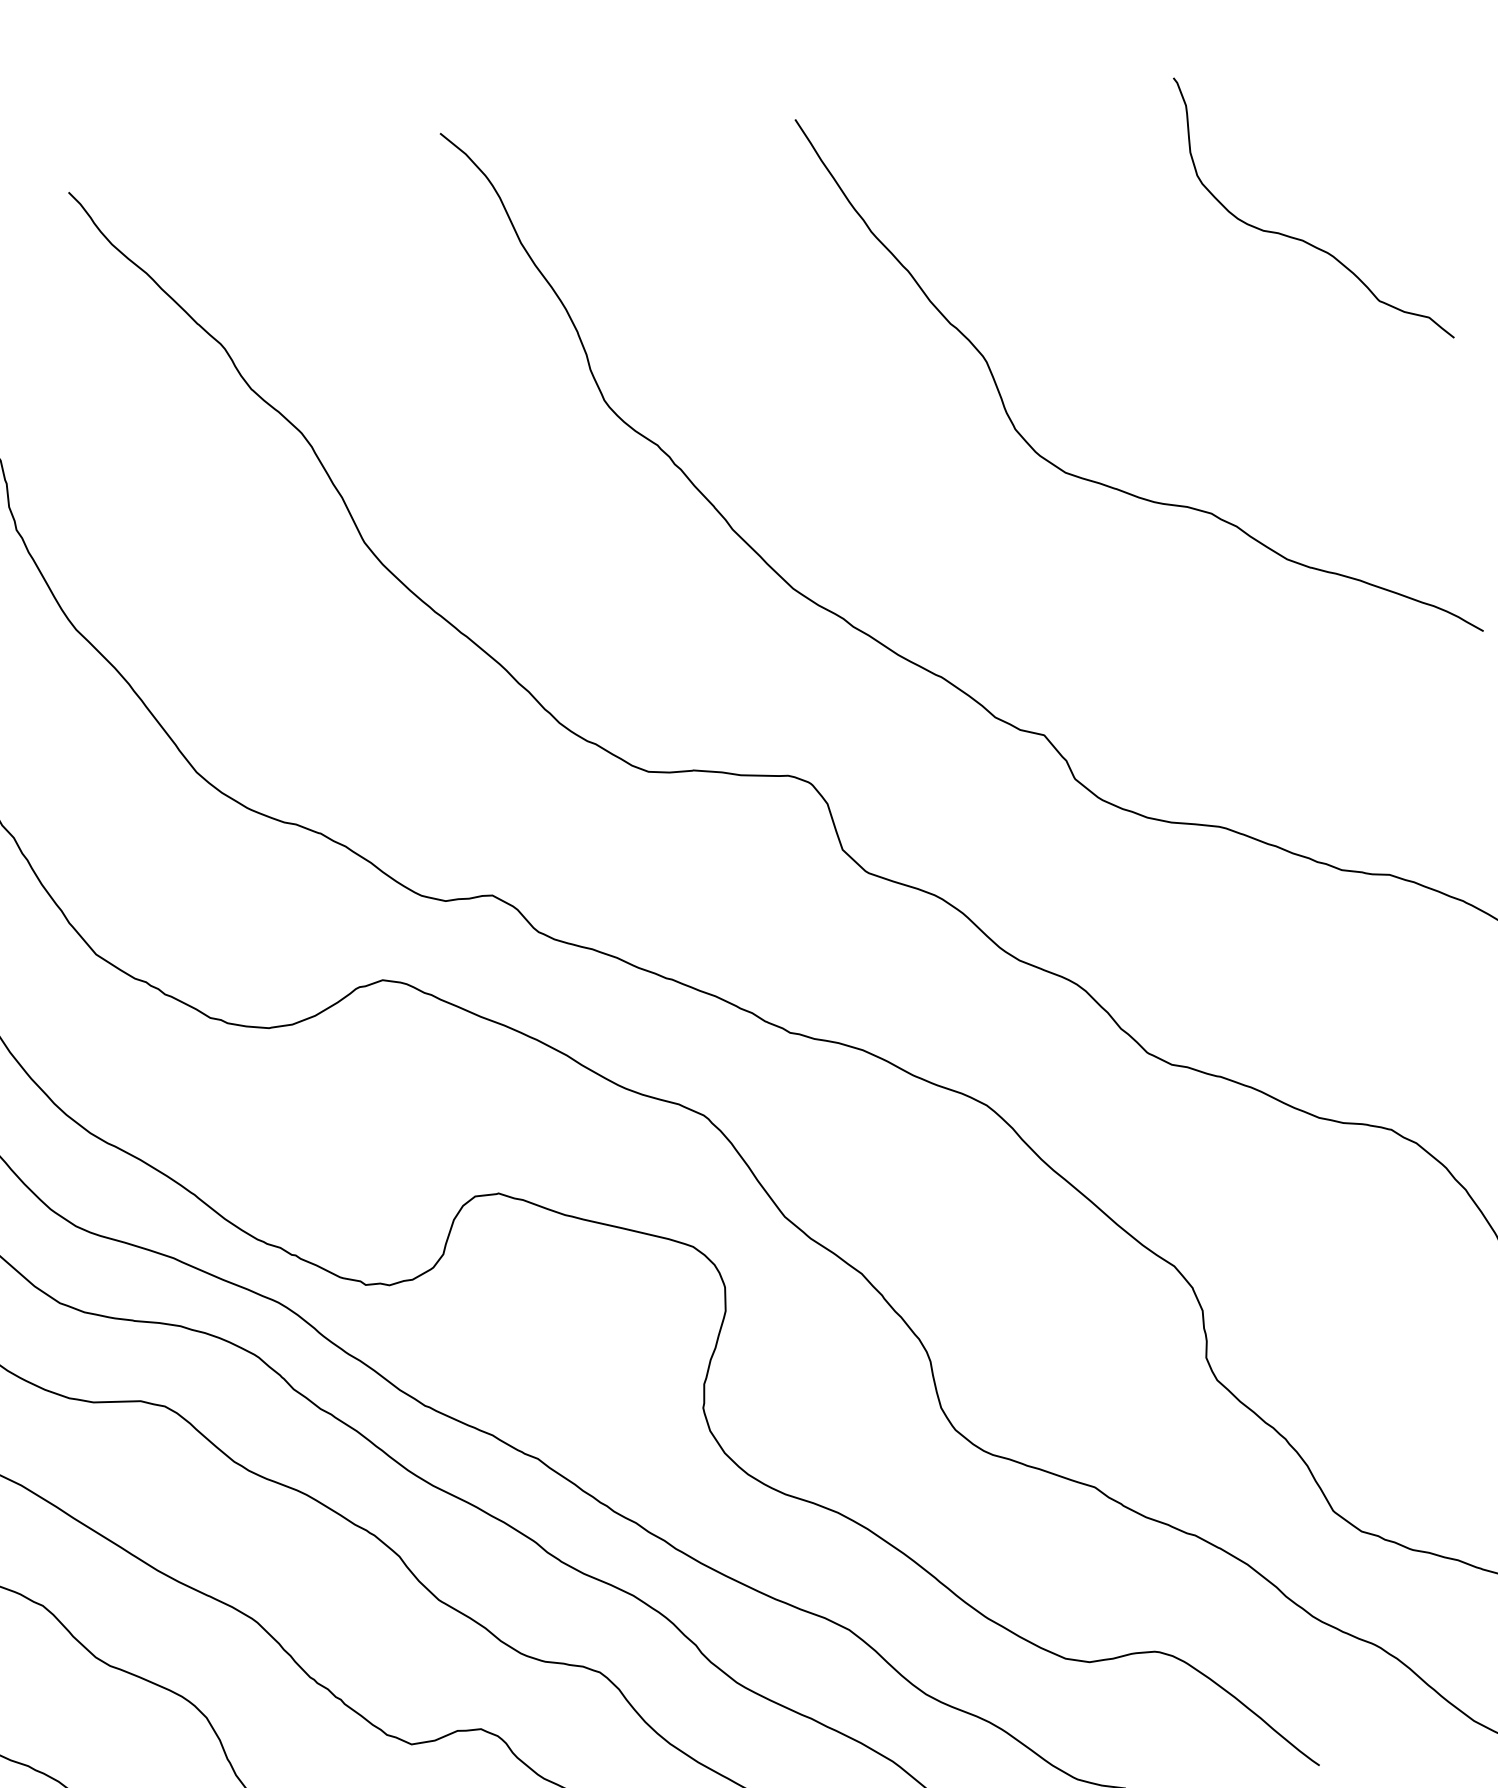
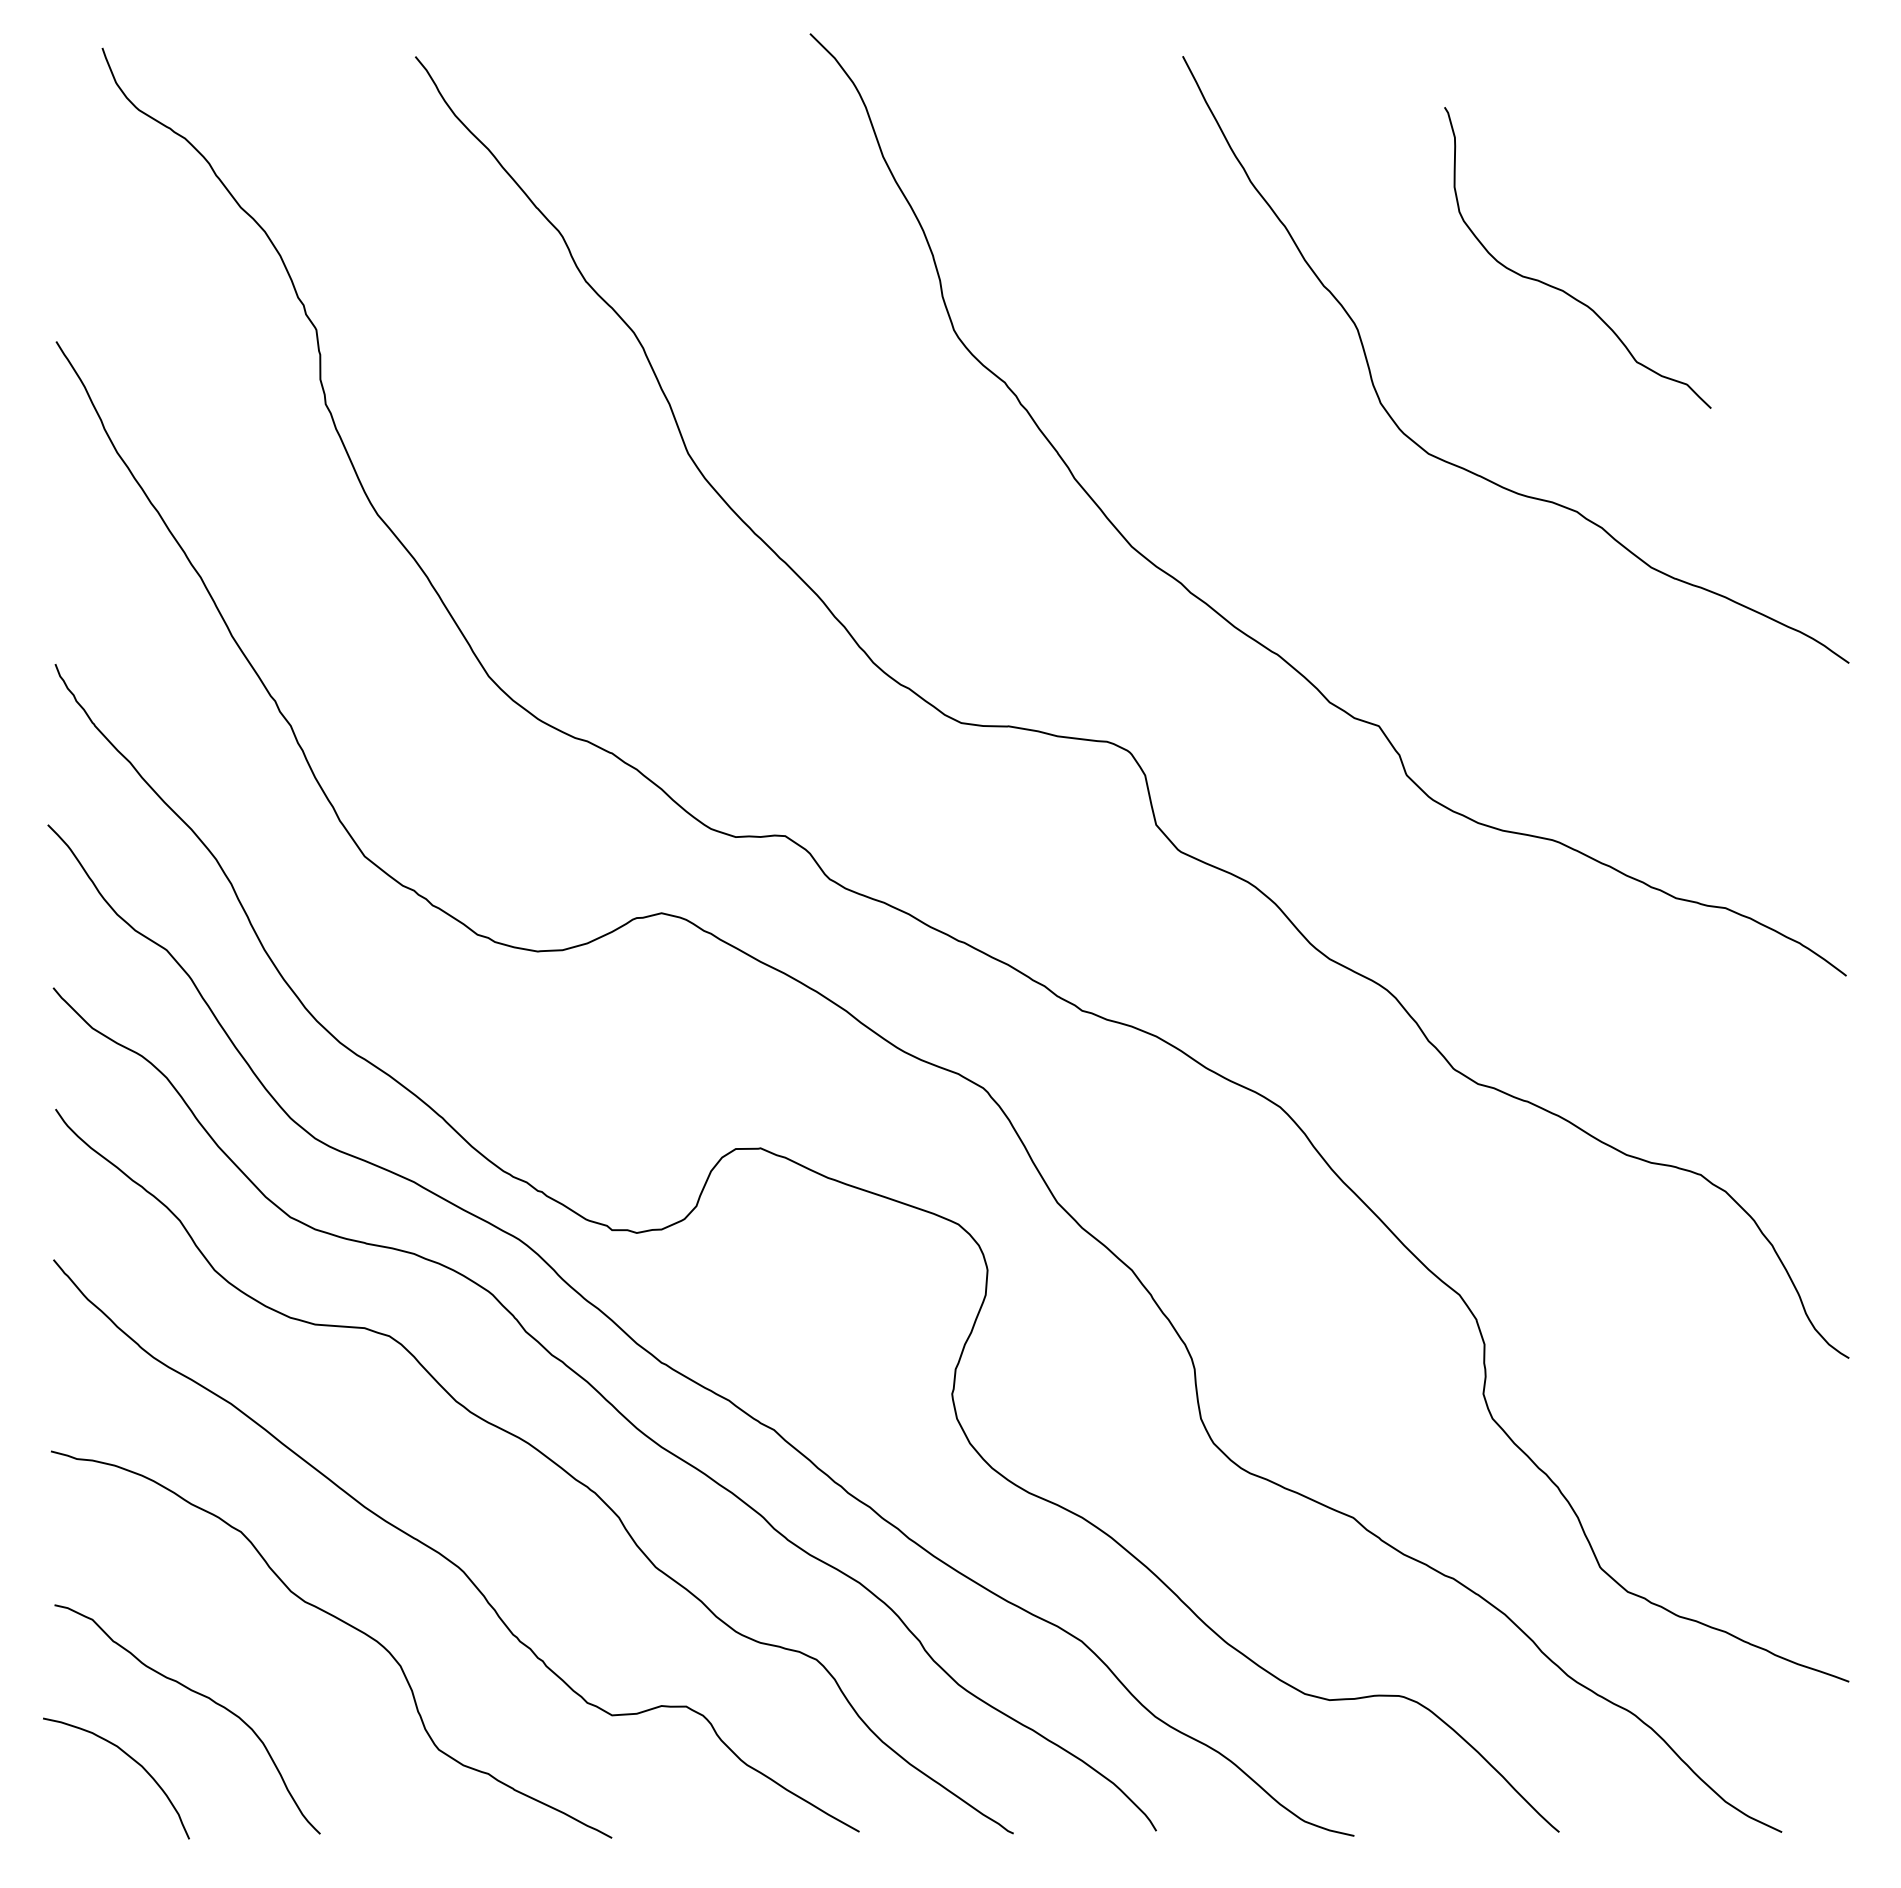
curve: (1302, 239) -> (1562, 289), moved

